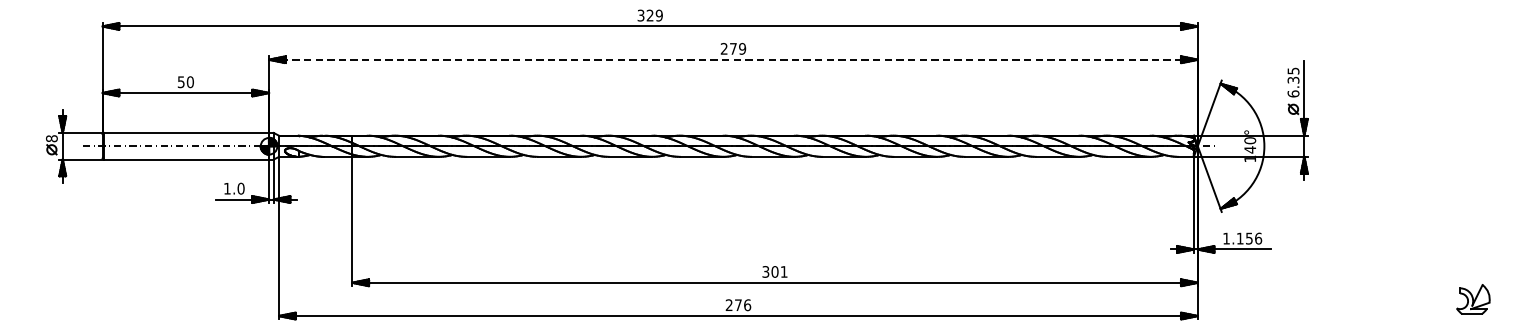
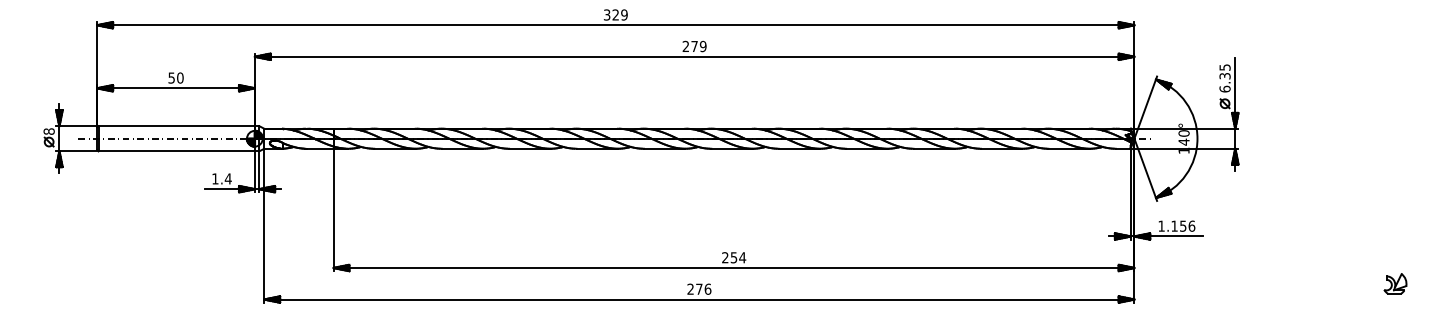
line: (733, 59) -> (694, 56), dashed -> solid
text: (240, 188) -> (227, 178), 1.0 -> 1.4
text: (775, 271) -> (734, 257), 301 -> 254
part: (1473, 299) -> (1395, 283), size x0.71

